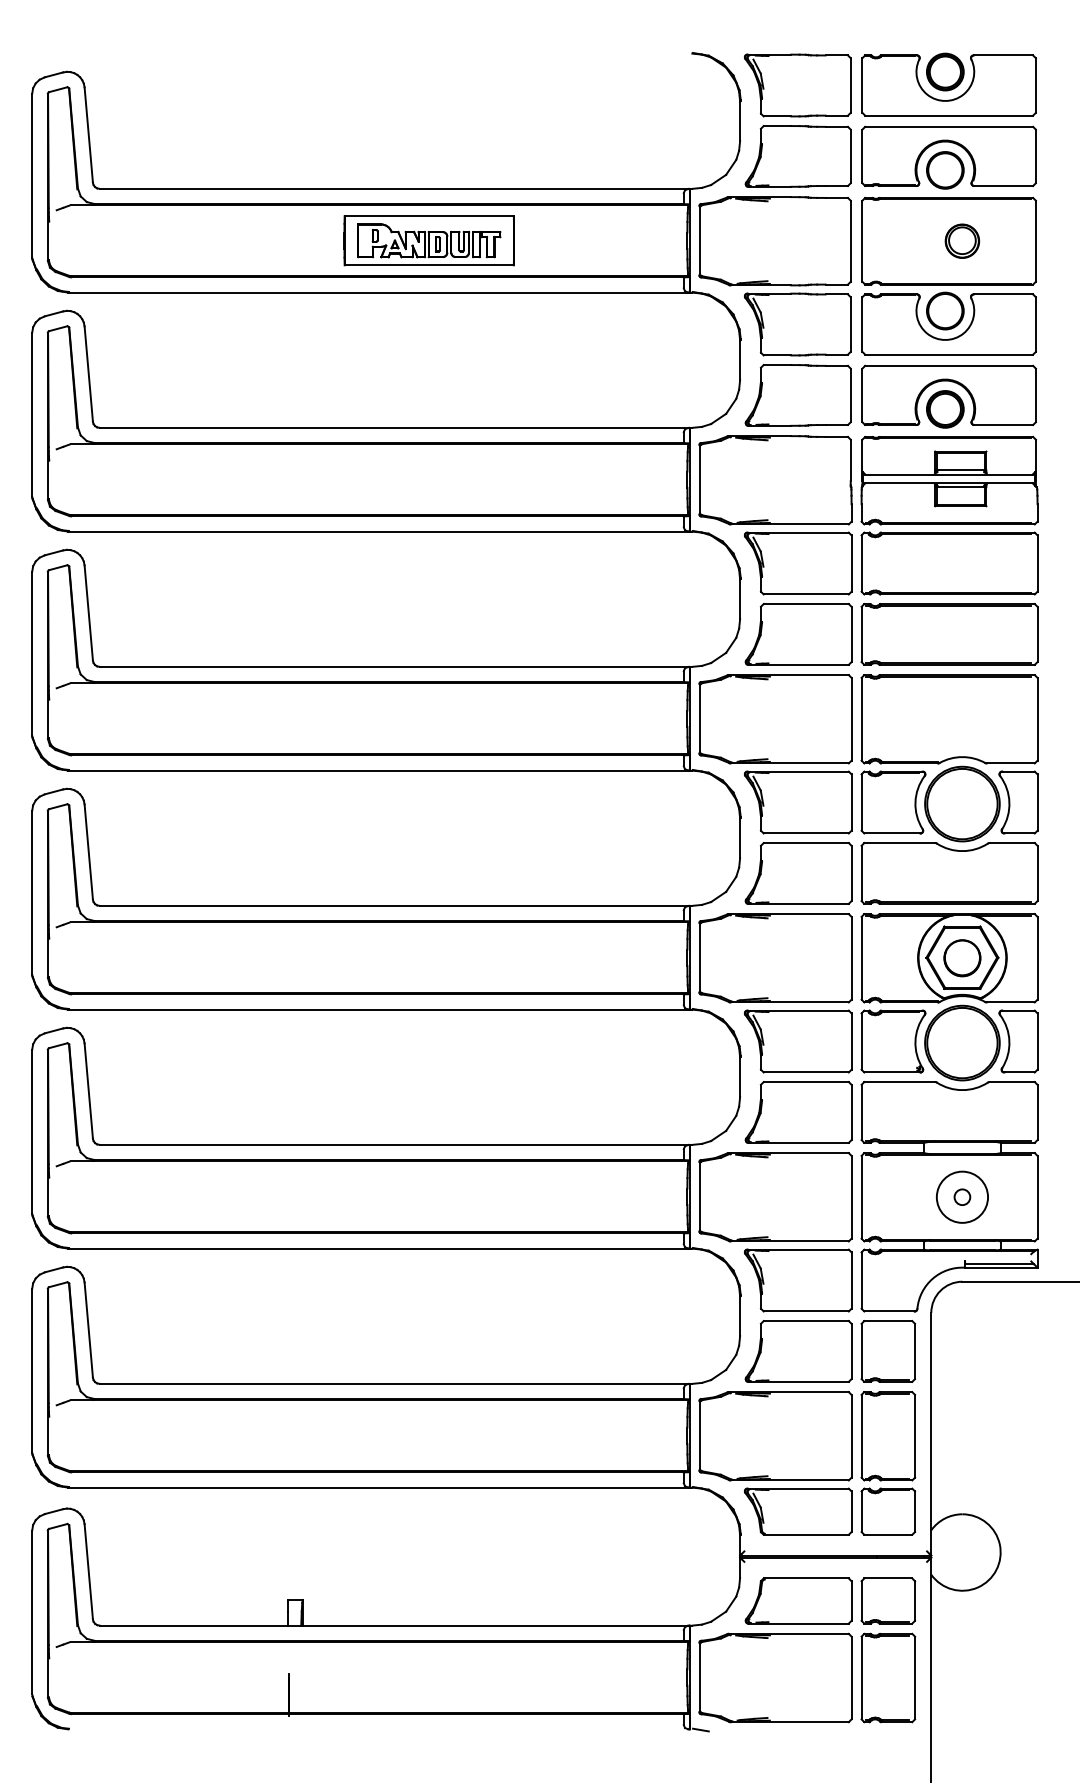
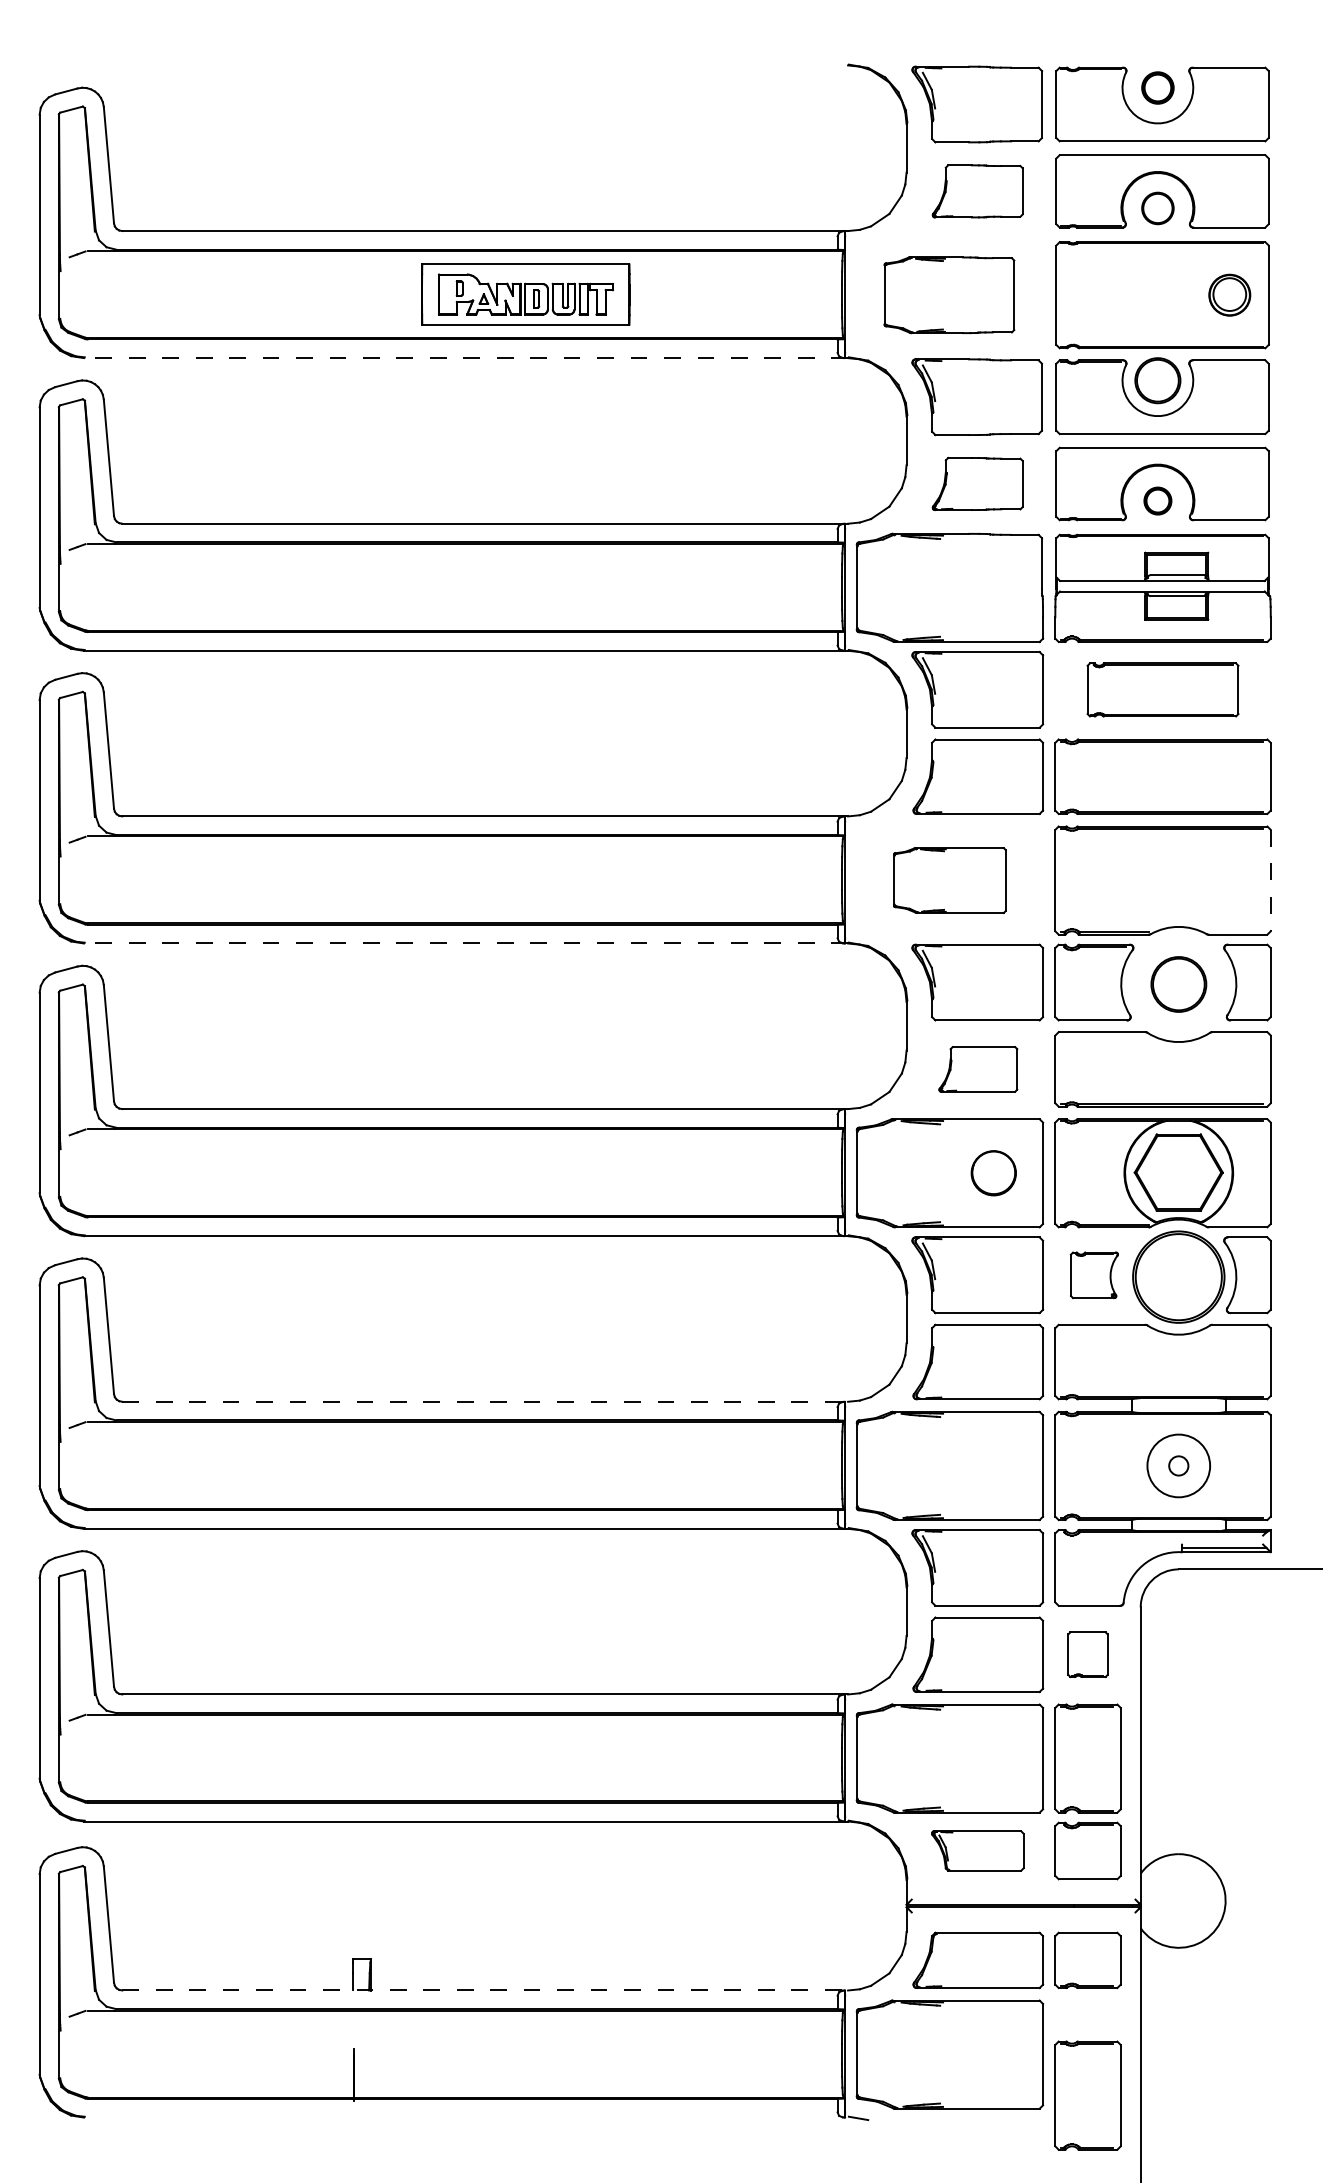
part: (945, 71) -> (1157, 87), size x0.7
part: (798, 156) -> (977, 191), size x0.7
circle: (945, 170) -> (1157, 208), size x0.7
part: (962, 240) -> (1229, 294), moved
part: (775, 241) -> (949, 295), size x0.7
line: (379, 292) -> (465, 358), solid -> dashed
part: (798, 395) -> (977, 483), size x0.7
part: (945, 408) -> (1157, 500), size x0.6
part: (949, 563) -> (1162, 689), size x0.7
part: (775, 719) -> (949, 880), size x0.6
line: (1037, 719) -> (1270, 880), solid -> dashed
line: (379, 770) -> (465, 943), solid -> dashed
part: (962, 804) -> (1178, 984), size x0.6
part: (798, 873) -> (978, 1069), size x0.6
part: (962, 958) -> (993, 1173), moved
part: (893, 1041) -> (1094, 1275), size x0.6
line: (396, 1144) -> (485, 1401), solid -> dashed
part: (887, 1351) -> (1087, 1654), size x0.6
part: (798, 1511) -> (977, 1850), size x0.7
line: (396, 1625) -> (485, 1990), solid -> dashed
part: (887, 1677) -> (1087, 2095), moved

